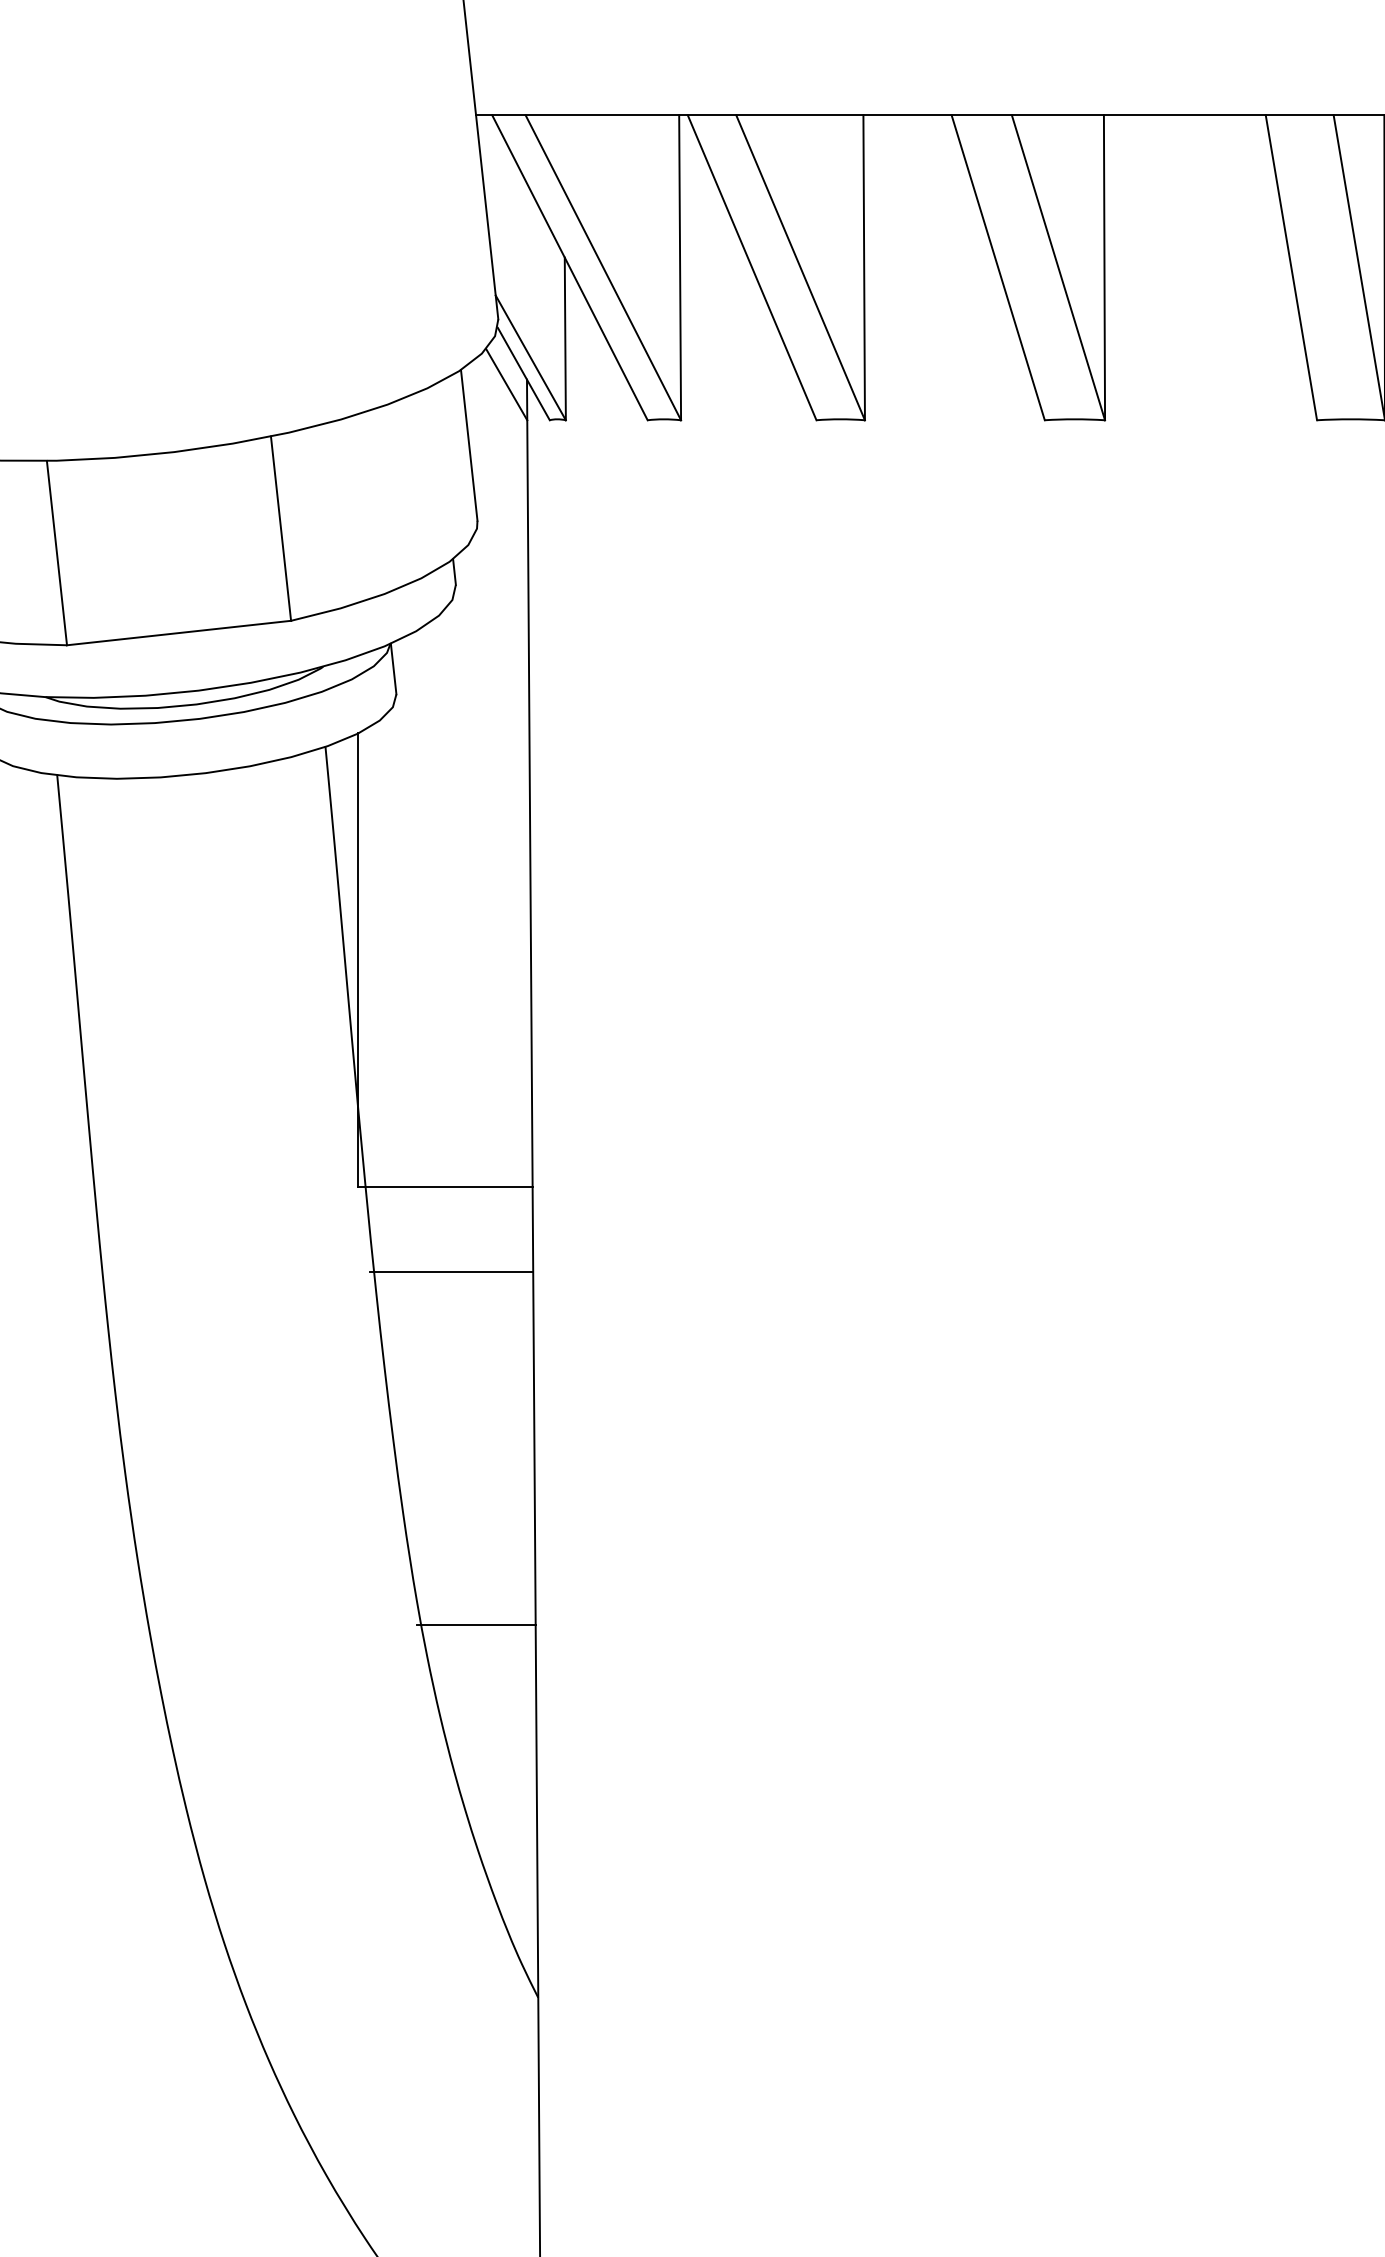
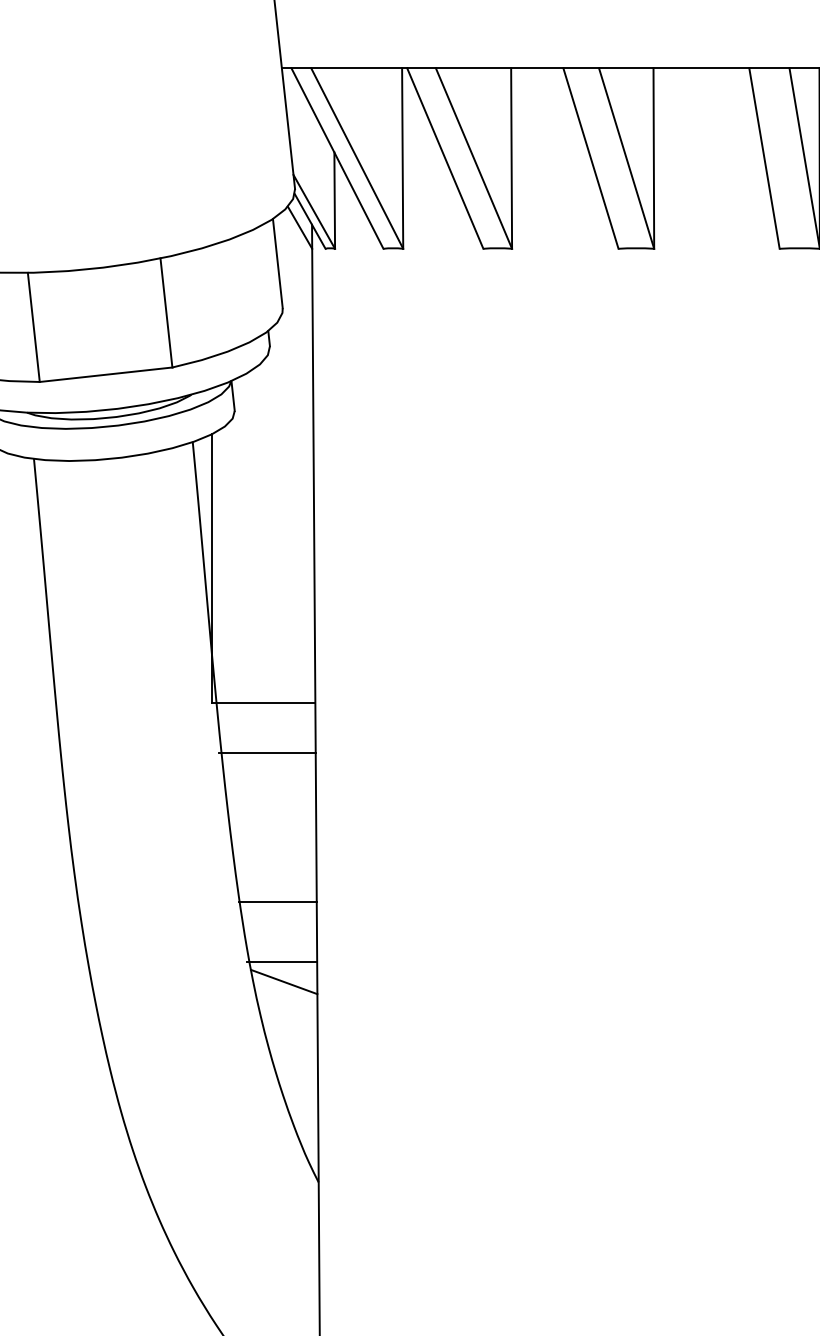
line: (468, 1524) -> (277, 902), added
line: (480, 1658) -> (284, 981), added

